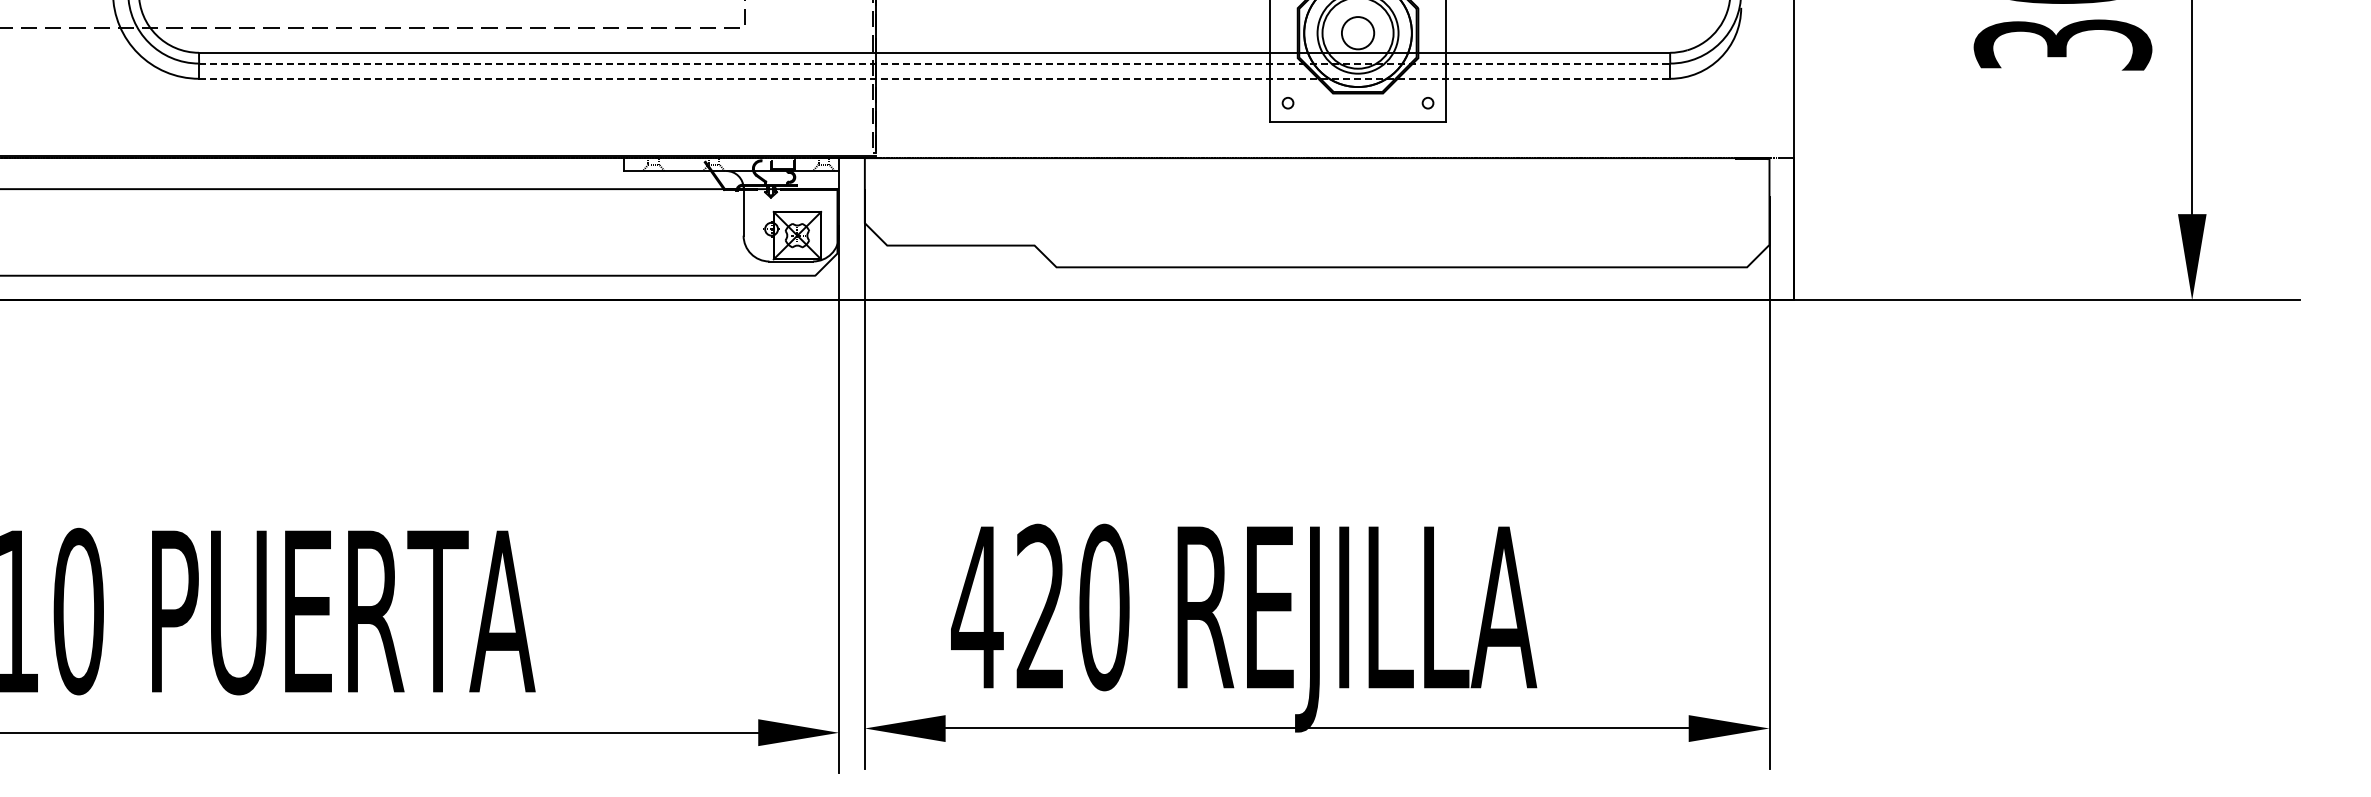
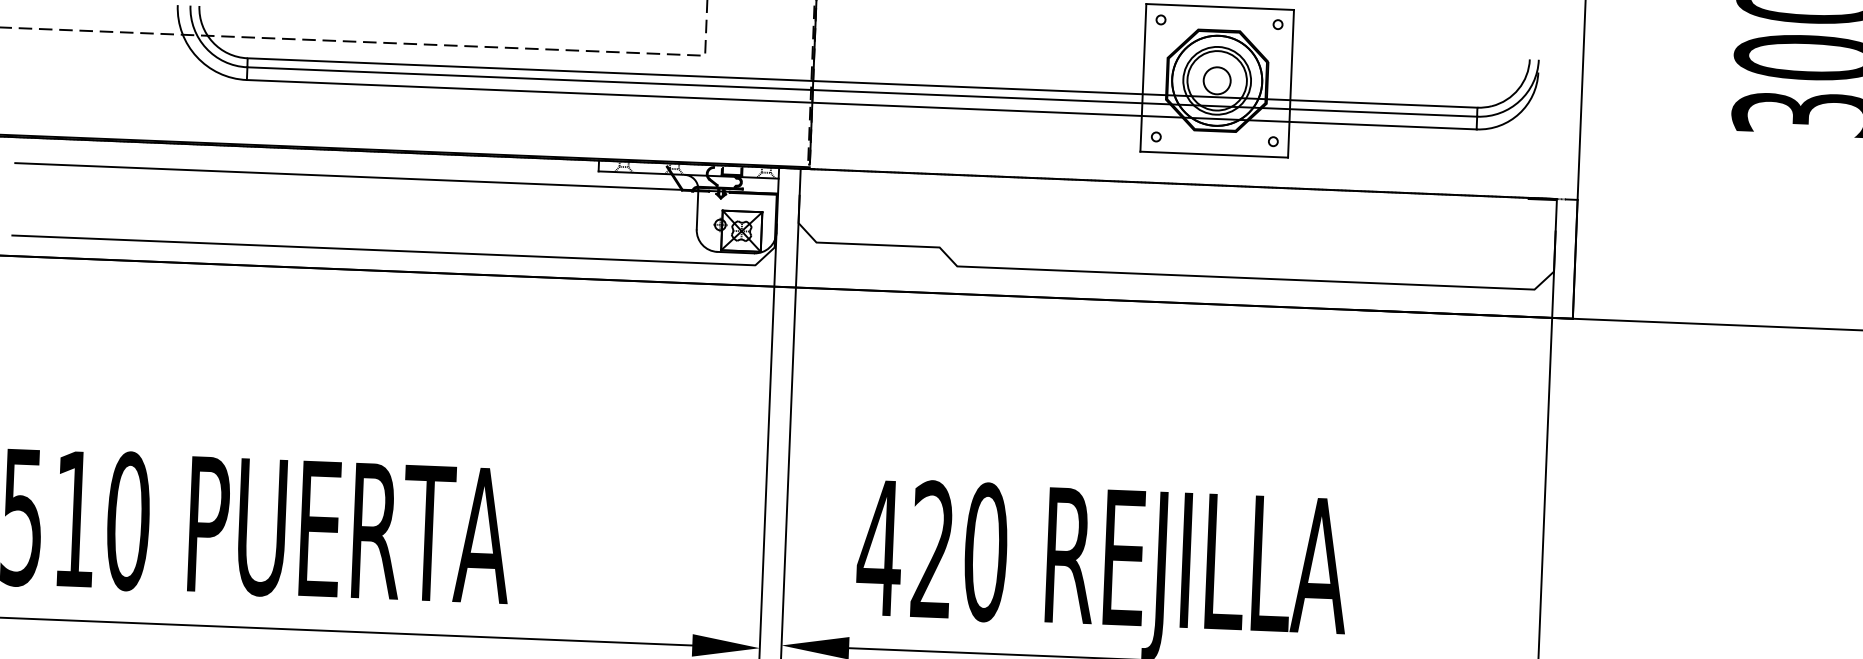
line: (934, 63) -> (862, 91), dashed -> solid
line: (934, 78) -> (861, 104), dashed -> solid

